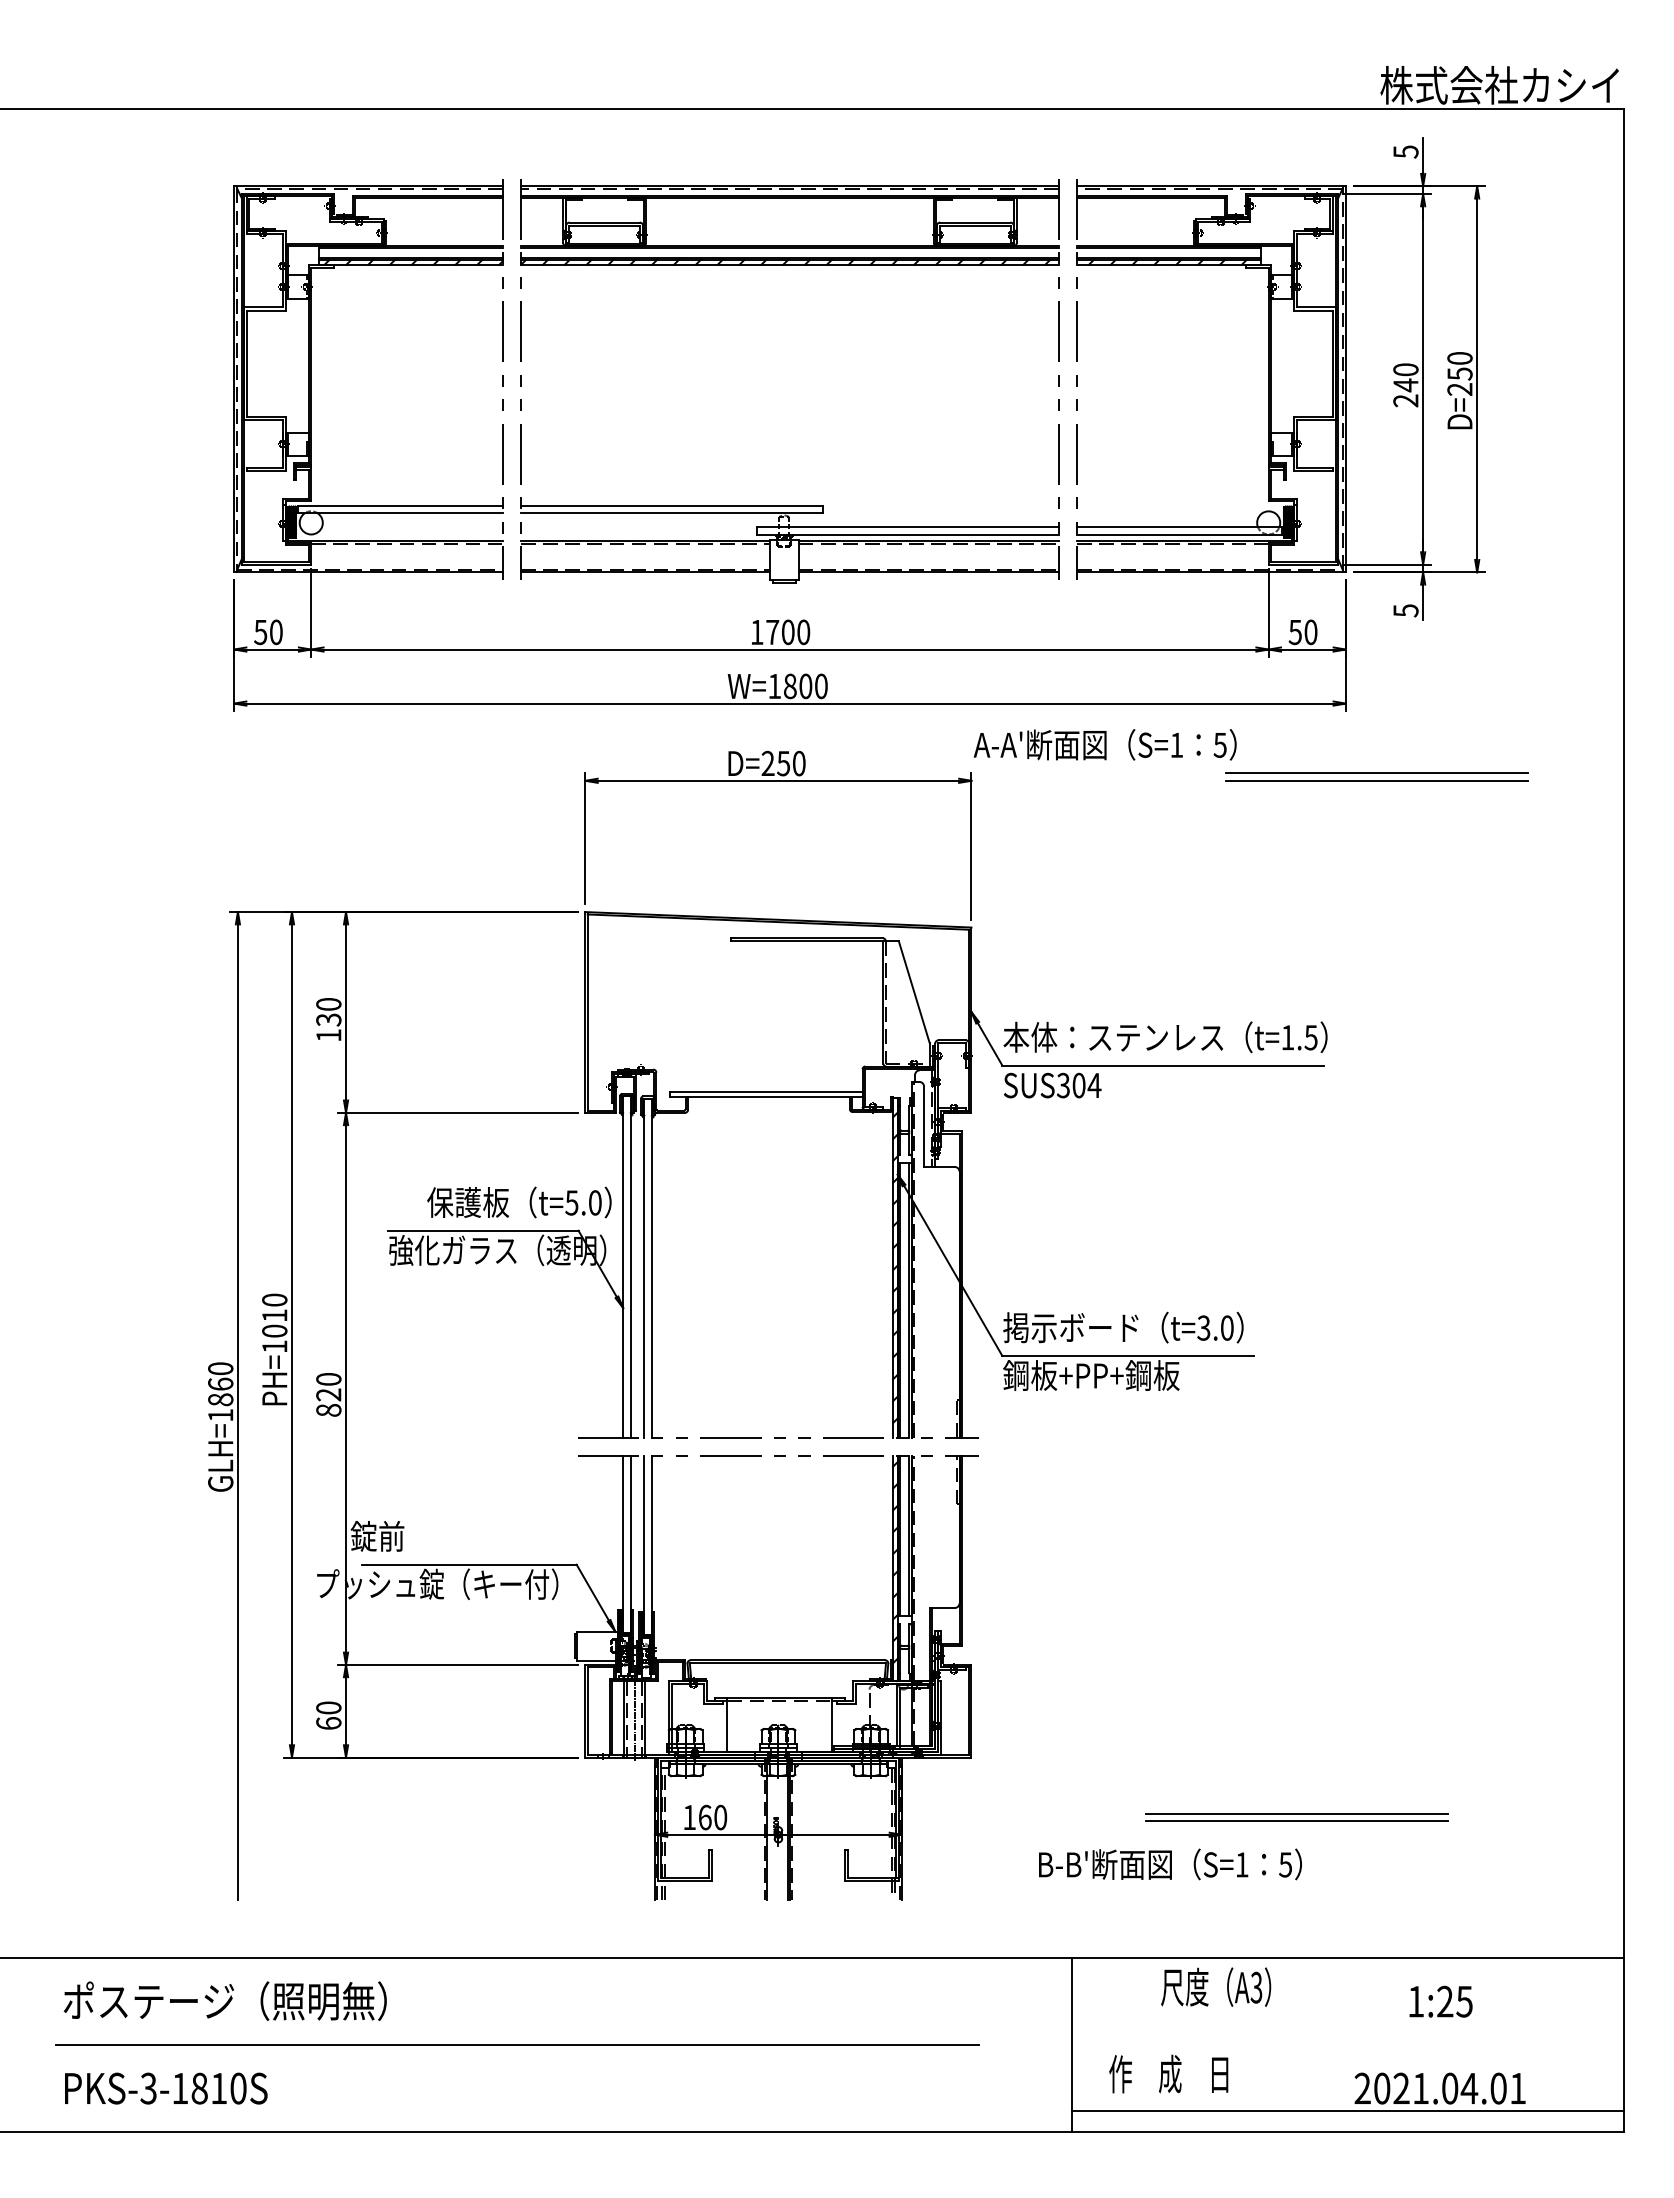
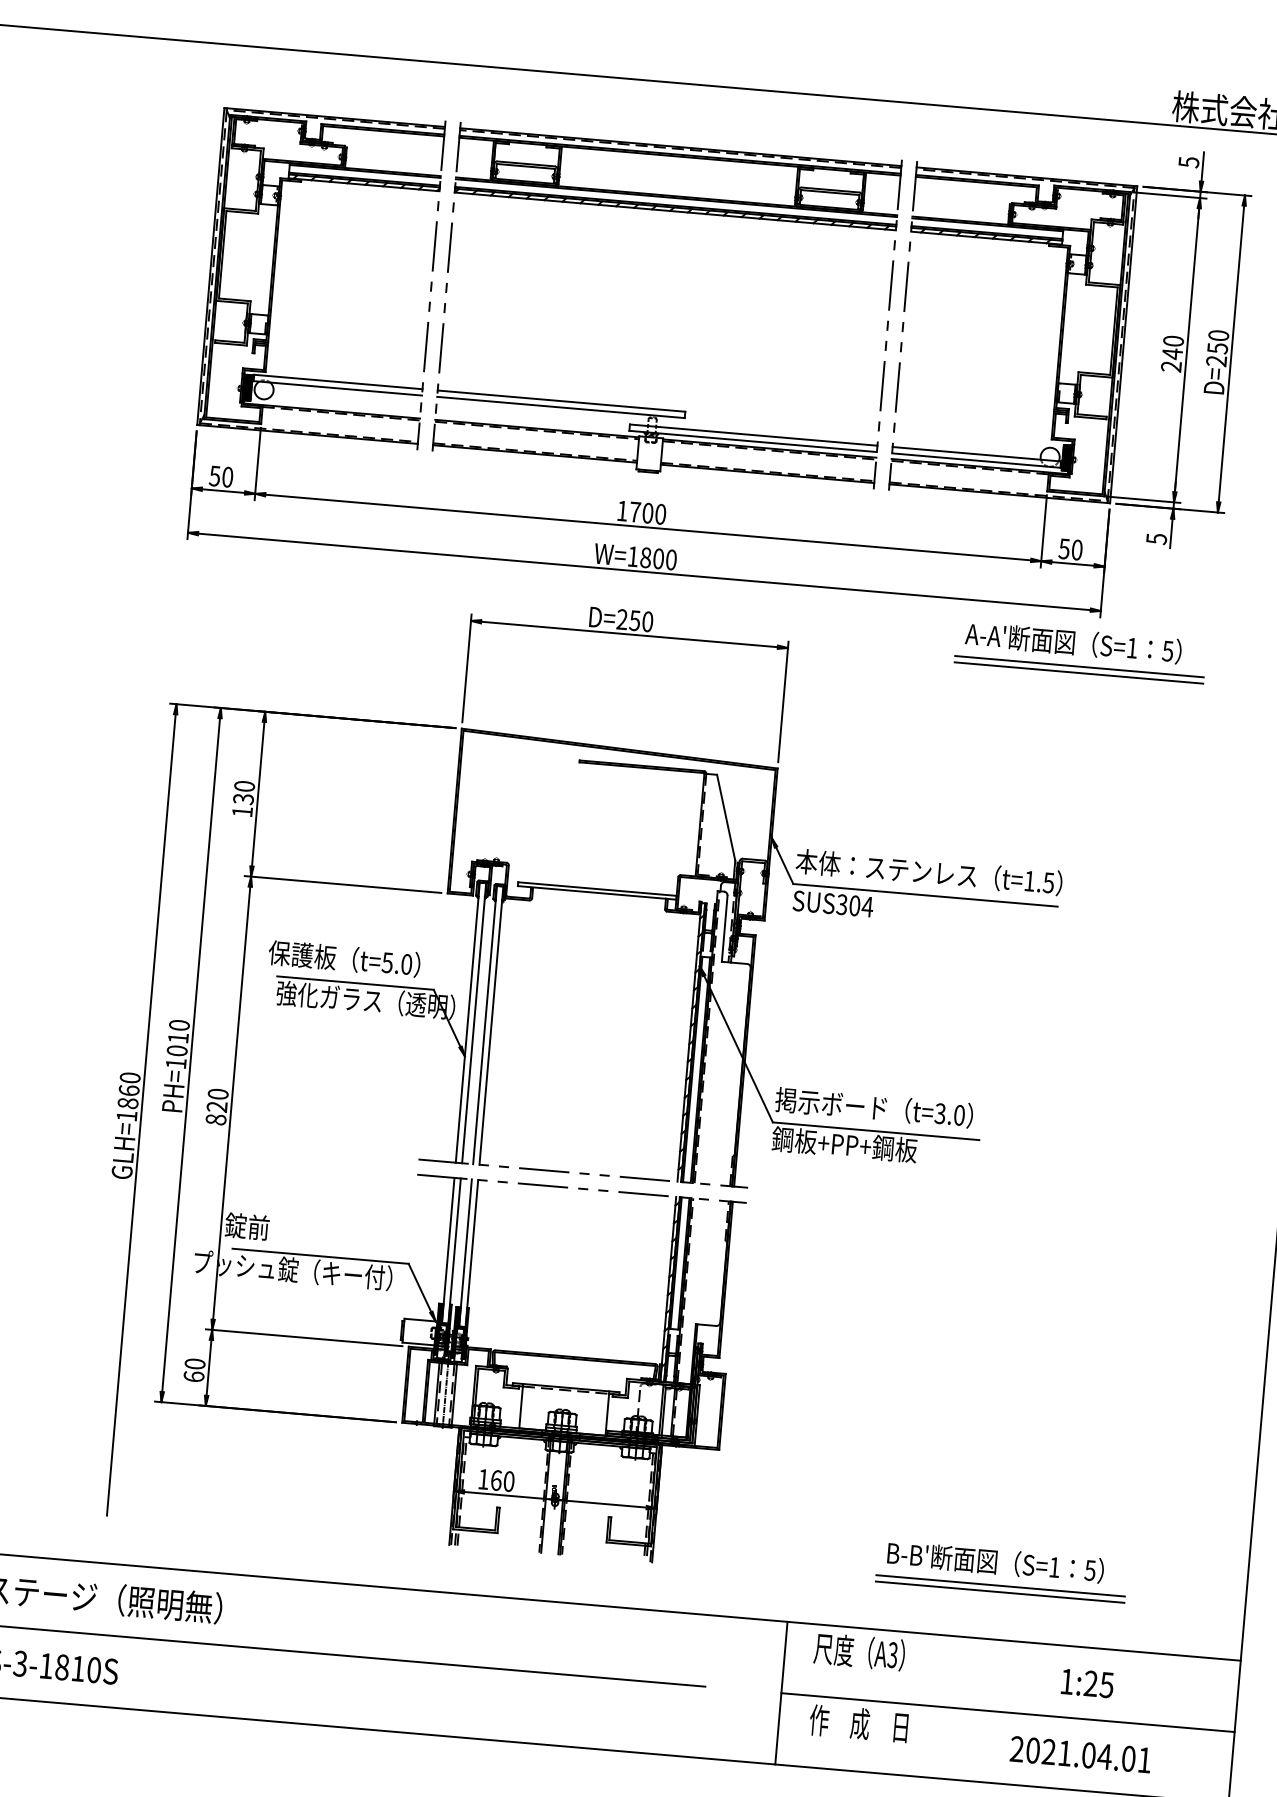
text: (1104, 744) -> (1072, 642), moved
part: (1376, 776) -> (1078, 669), moved
text: (519, 1202) -> (344, 958), moved
part: (1296, 1817) -> (1000, 1588), moved
text: (1170, 1864) -> (995, 1562), moved
text: (1216, 1986) -> (859, 1651), moved
line: (1347, 2111) -> (1007, 1712), moved

